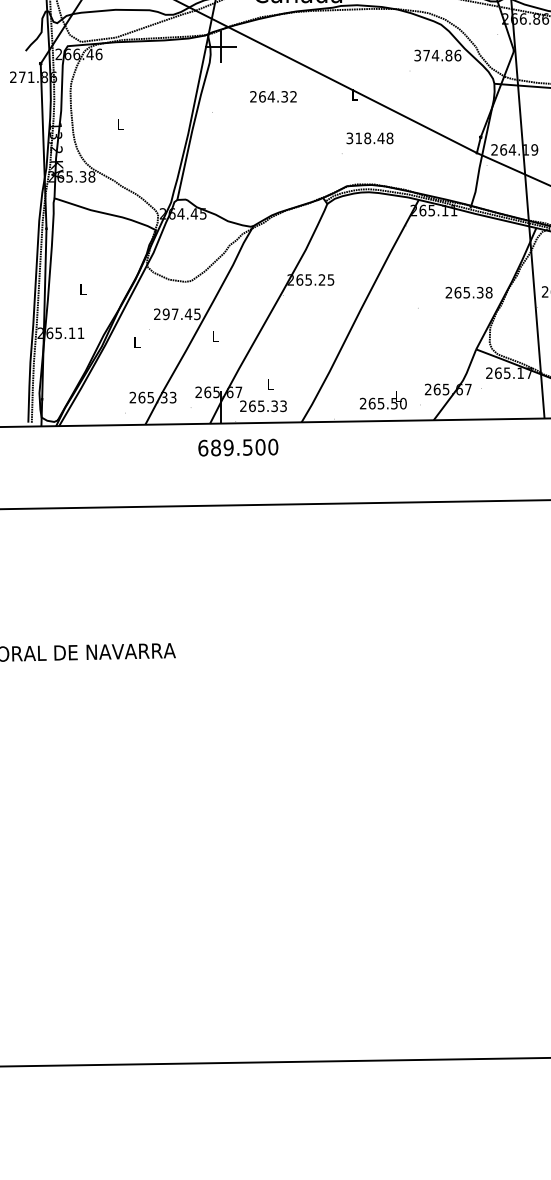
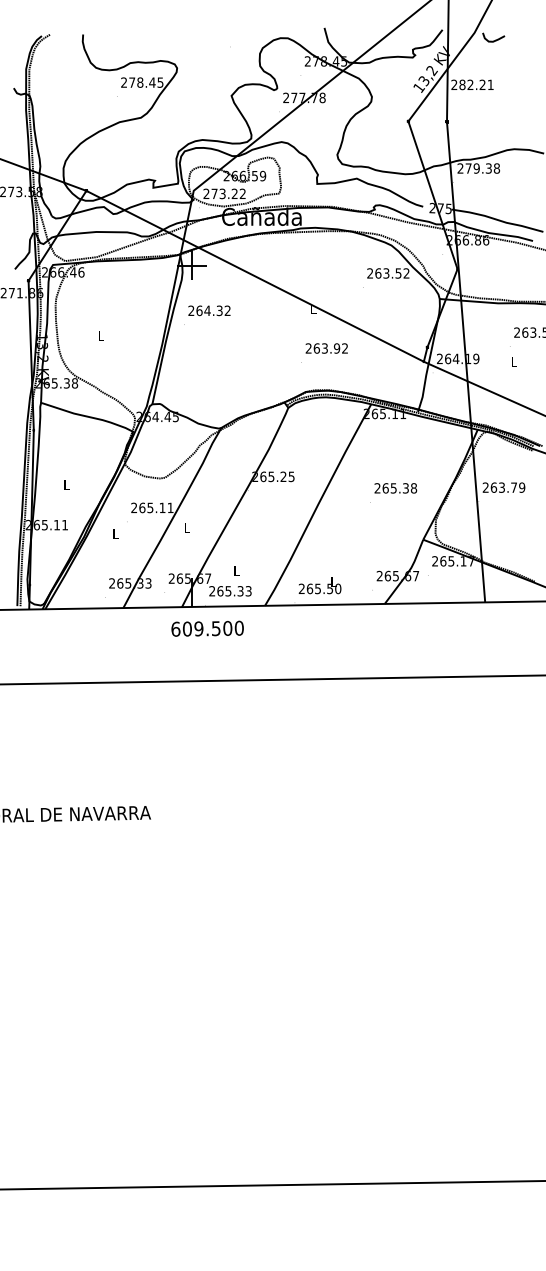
text: (437, 55) -> (388, 273), 374.86 -> 263.52
text: (273, 96) -> (209, 310), moved
text: (369, 138) -> (326, 348), 318.48 -> 263.92
text: (468, 292) -> (395, 488), moved
text: (181, 313) -> (156, 507), 297.45 -> 265.11
text: (382, 399) -> (319, 585), moved
text: (216, 448) -> (187, 629), 689.500 -> 609.500

